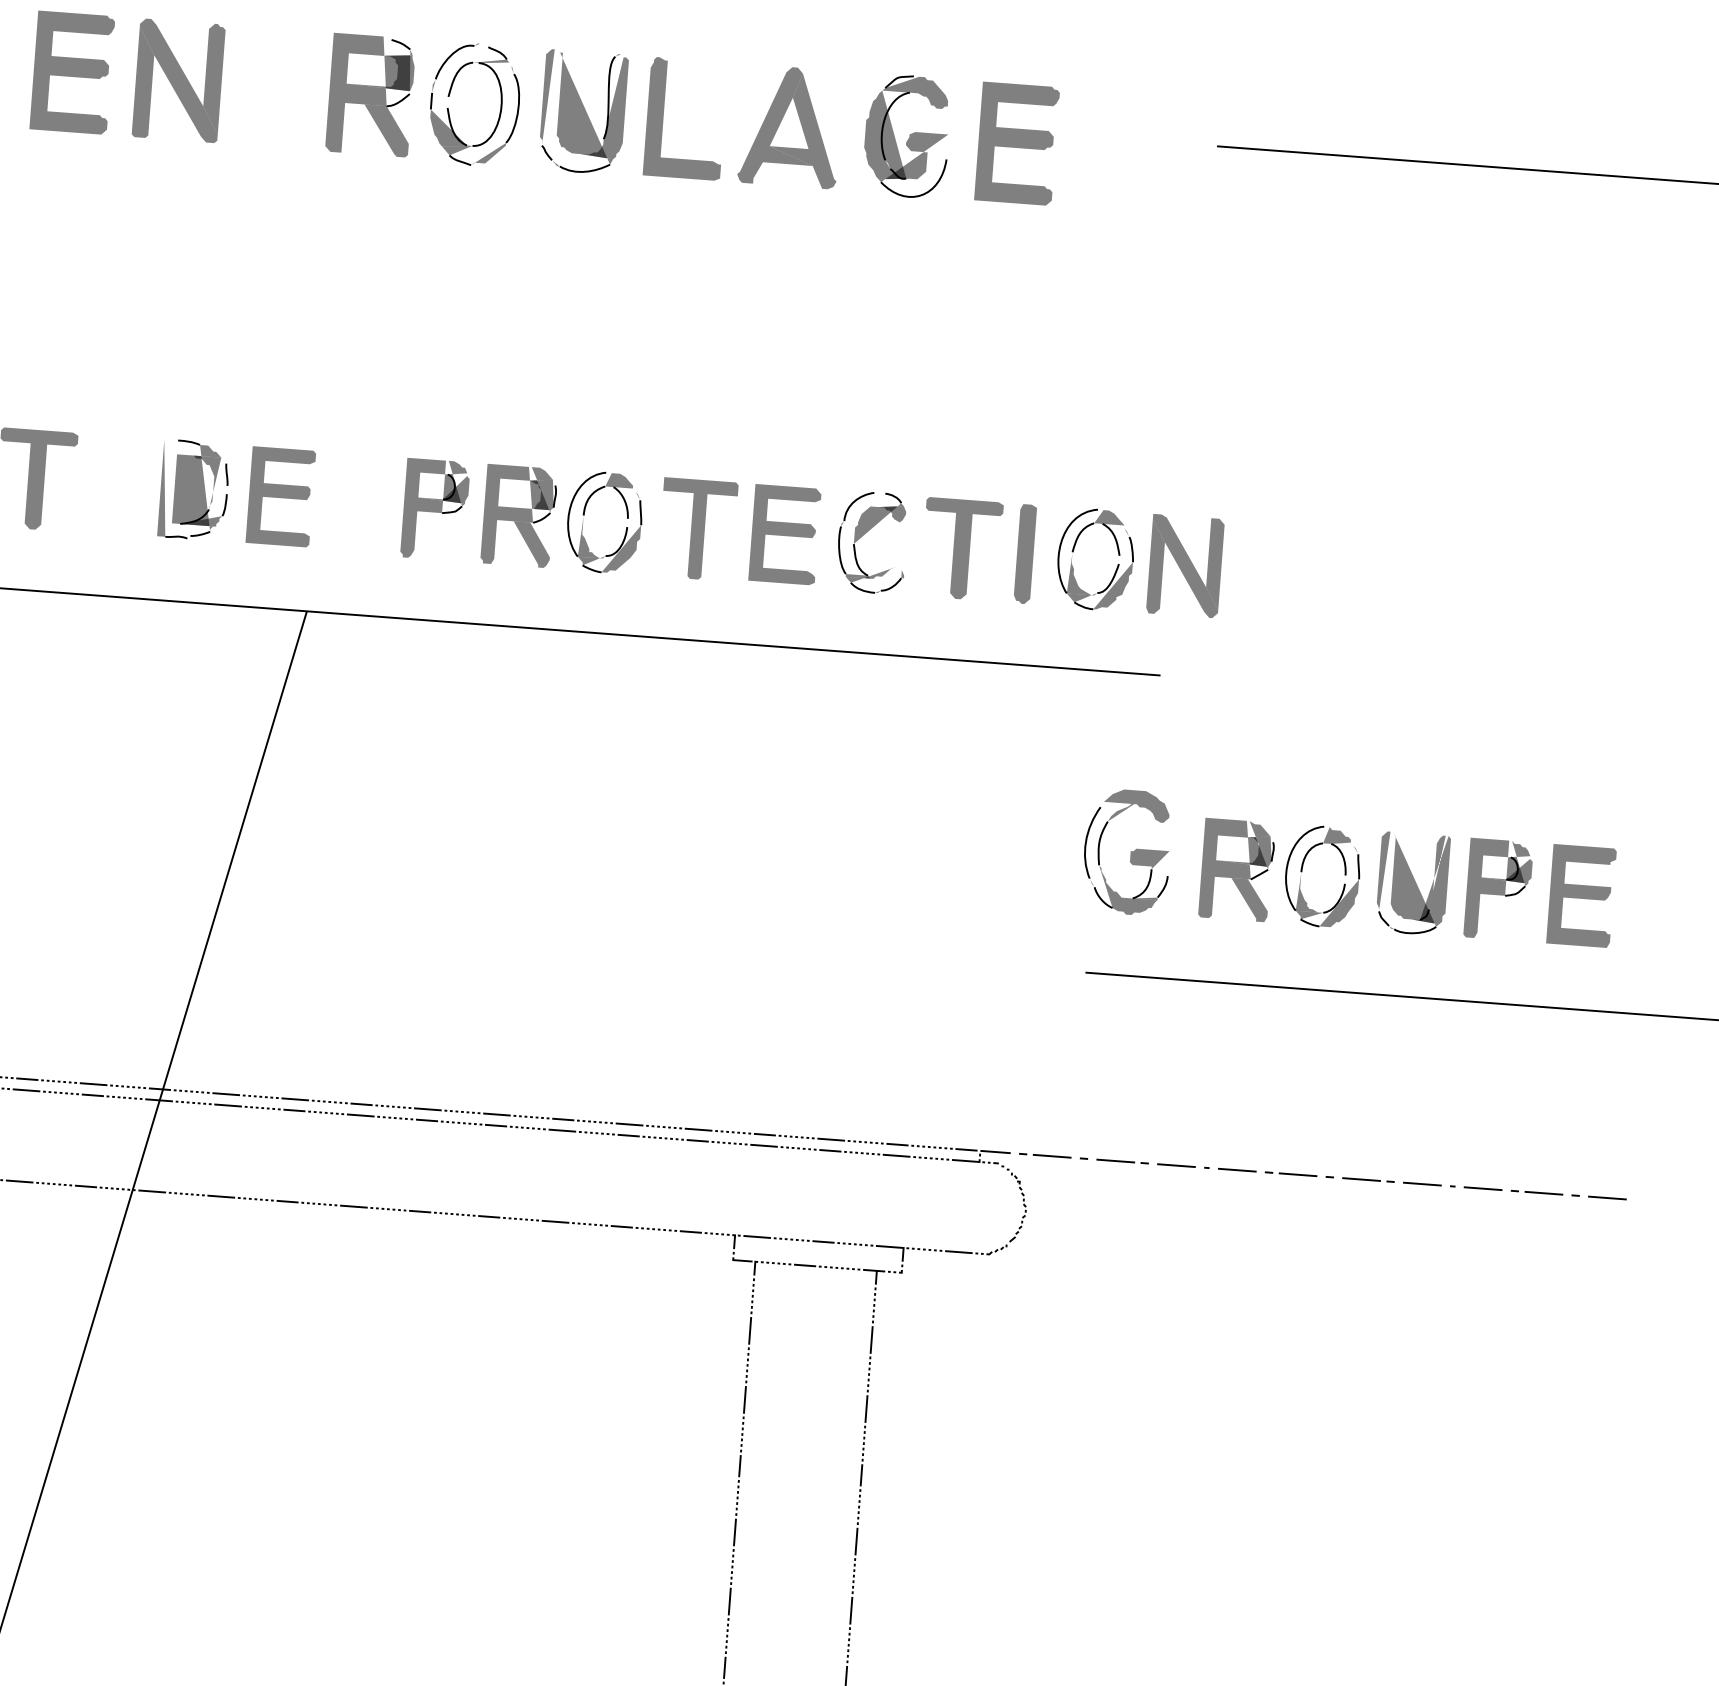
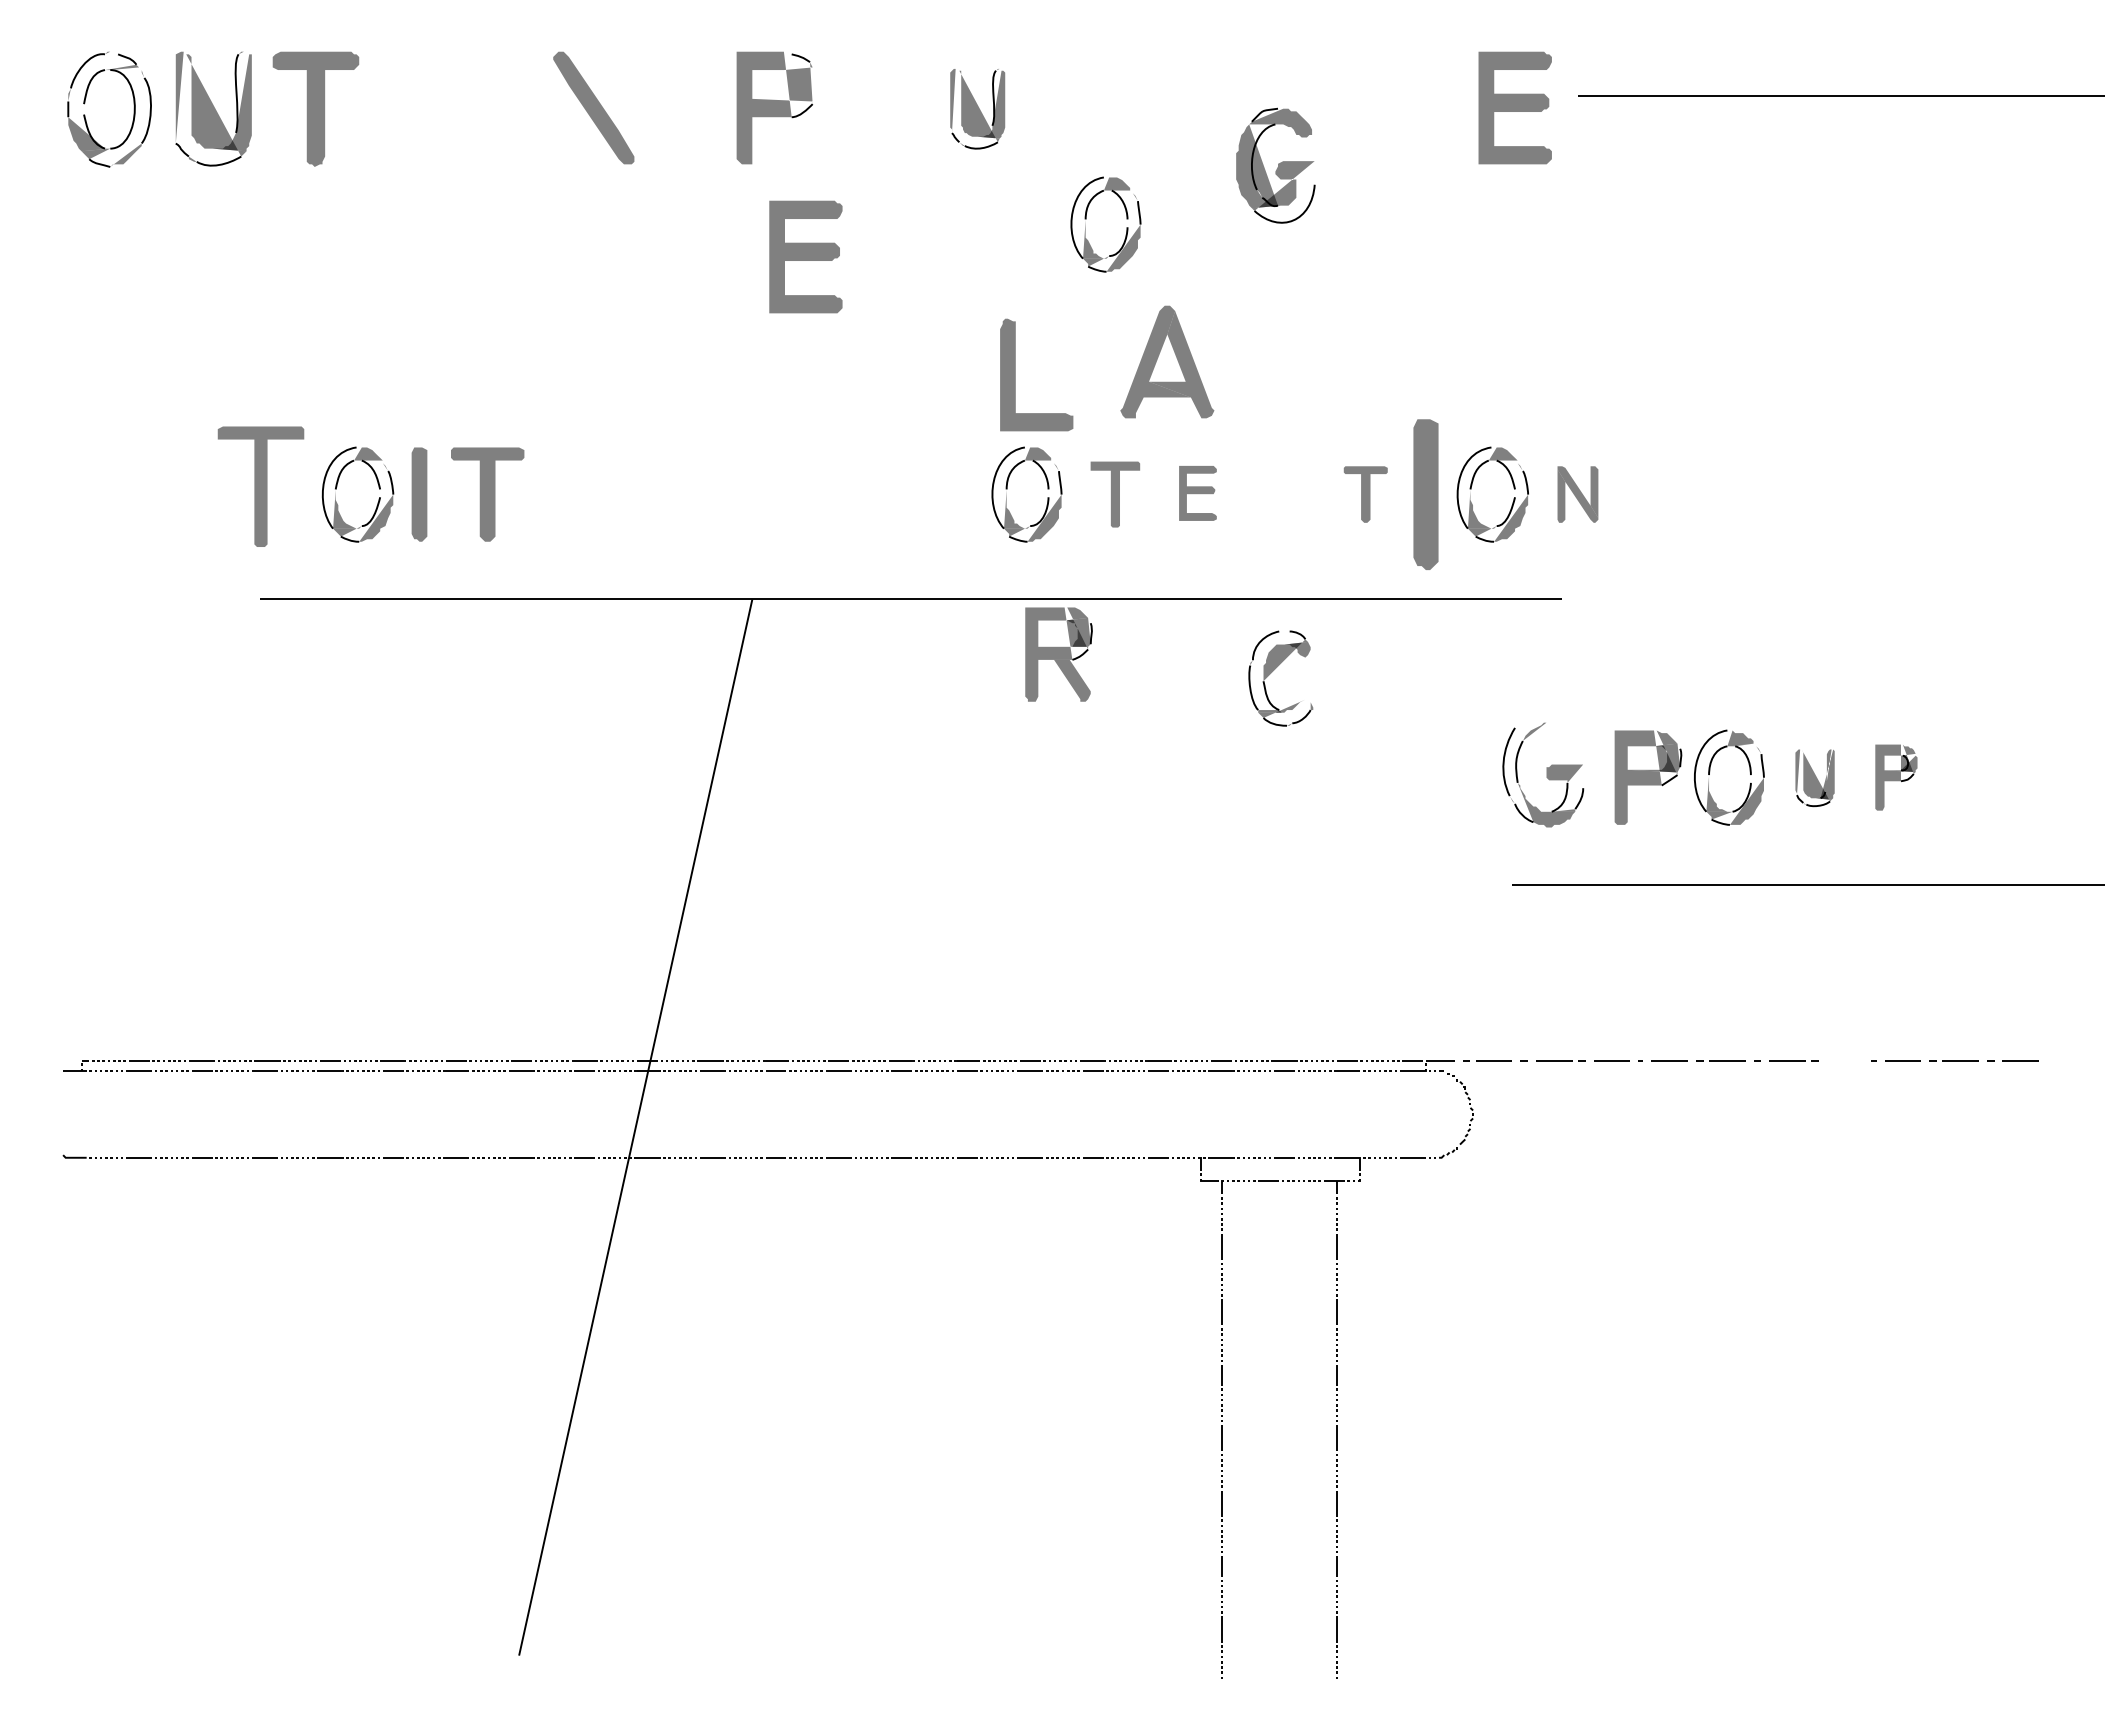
fill: (380, 71) -> (783, 84), removed
part: (72, 72) -> (805, 256), moved
fill: (213, 78) -> (626, 103), removed
fill: (143, 81) -> (560, 111), removed
part: (448, 107) -> (850, 114), removed
part: (583, 111) -> (977, 108), size x0.7
part: (663, 116) -> (1015, 374), moved
part: (790, 126) -> (1167, 361), moved
fill: (385, 130) -> (792, 140), removed
part: (906, 136) -> (1275, 165), moved
part: (1016, 143) -> (1514, 107), moved
part: (689, 237) -> (1086, 219), added
part: (194, 490) -> (637, 493), removed
part: (280, 497) -> (719, 493), removed
part: (435, 509) -> (866, 494), removed
part: (518, 515) -> (1058, 654), moved
part: (698, 529) -> (1115, 494), size x0.7
part: (784, 534) -> (1197, 493), size x0.6
part: (865, 534) -> (1273, 671), moved
part: (961, 549) -> (1365, 494), size x0.6
part: (1024, 554) -> (1425, 494), size x1.6
part: (1184, 566) -> (1577, 494), size x0.6
fill: (1136, 805) -> (1548, 723), removed
part: (1412, 883) -> (1814, 777), size x0.6
part: (1498, 889) -> (1896, 777), size x0.7
fill: (1581, 895) -> (1974, 777), removed
fill: (1248, 899) -> (1661, 804), removed
line: (1422, 1183) -> (1845, 1060), removed

